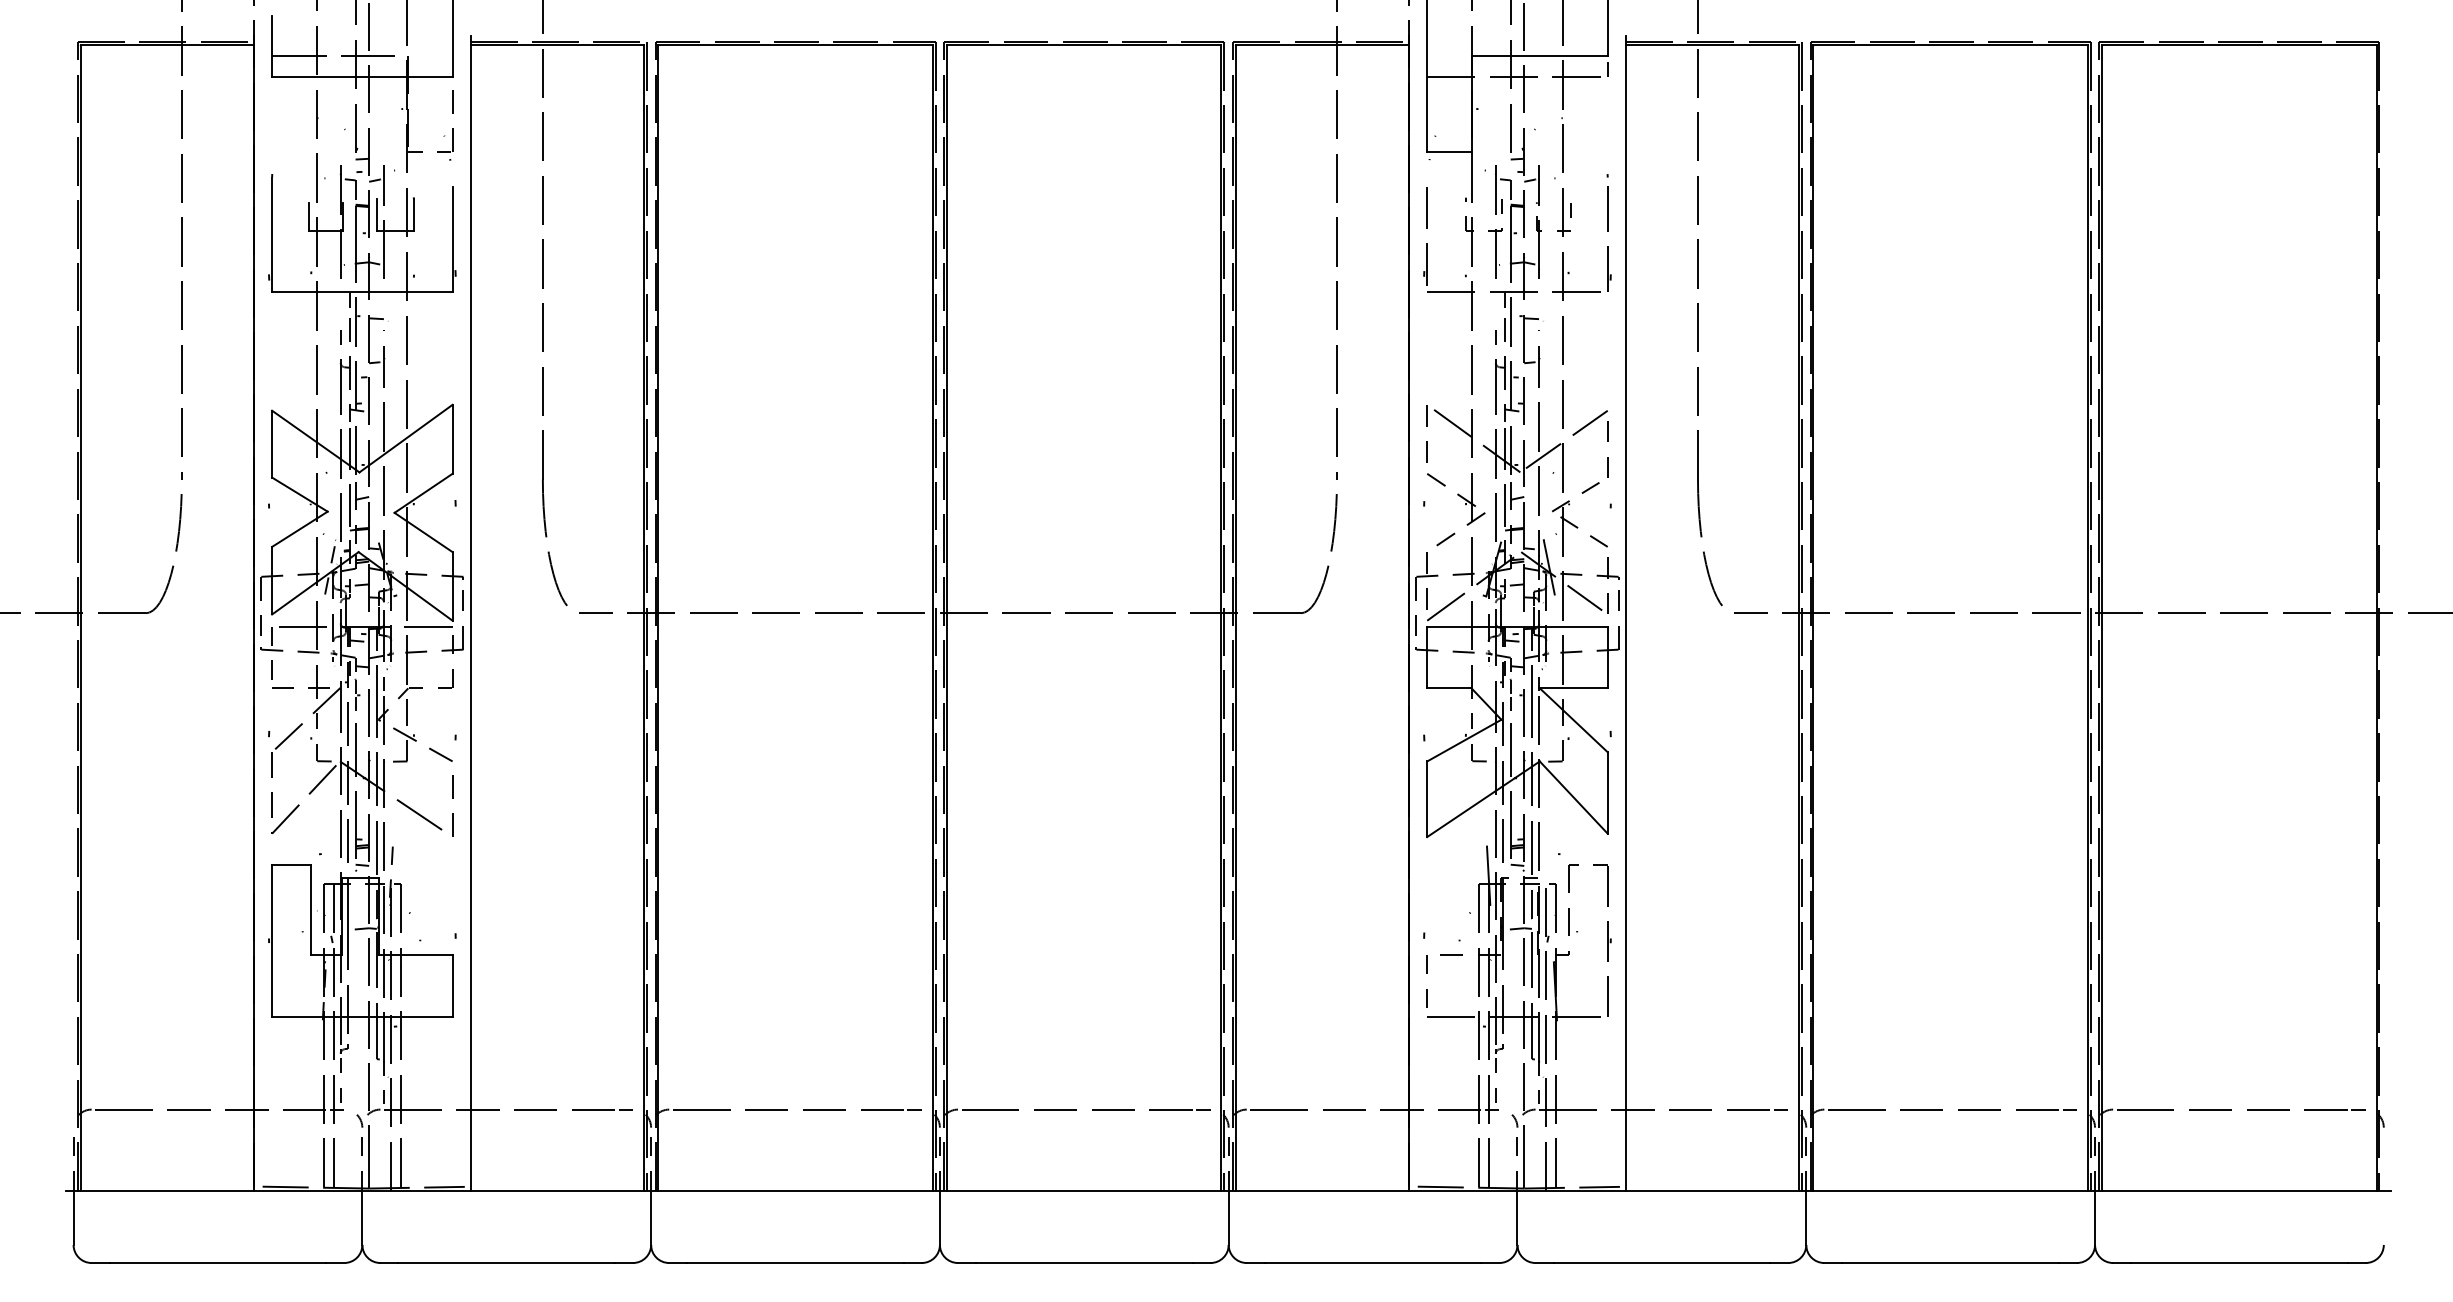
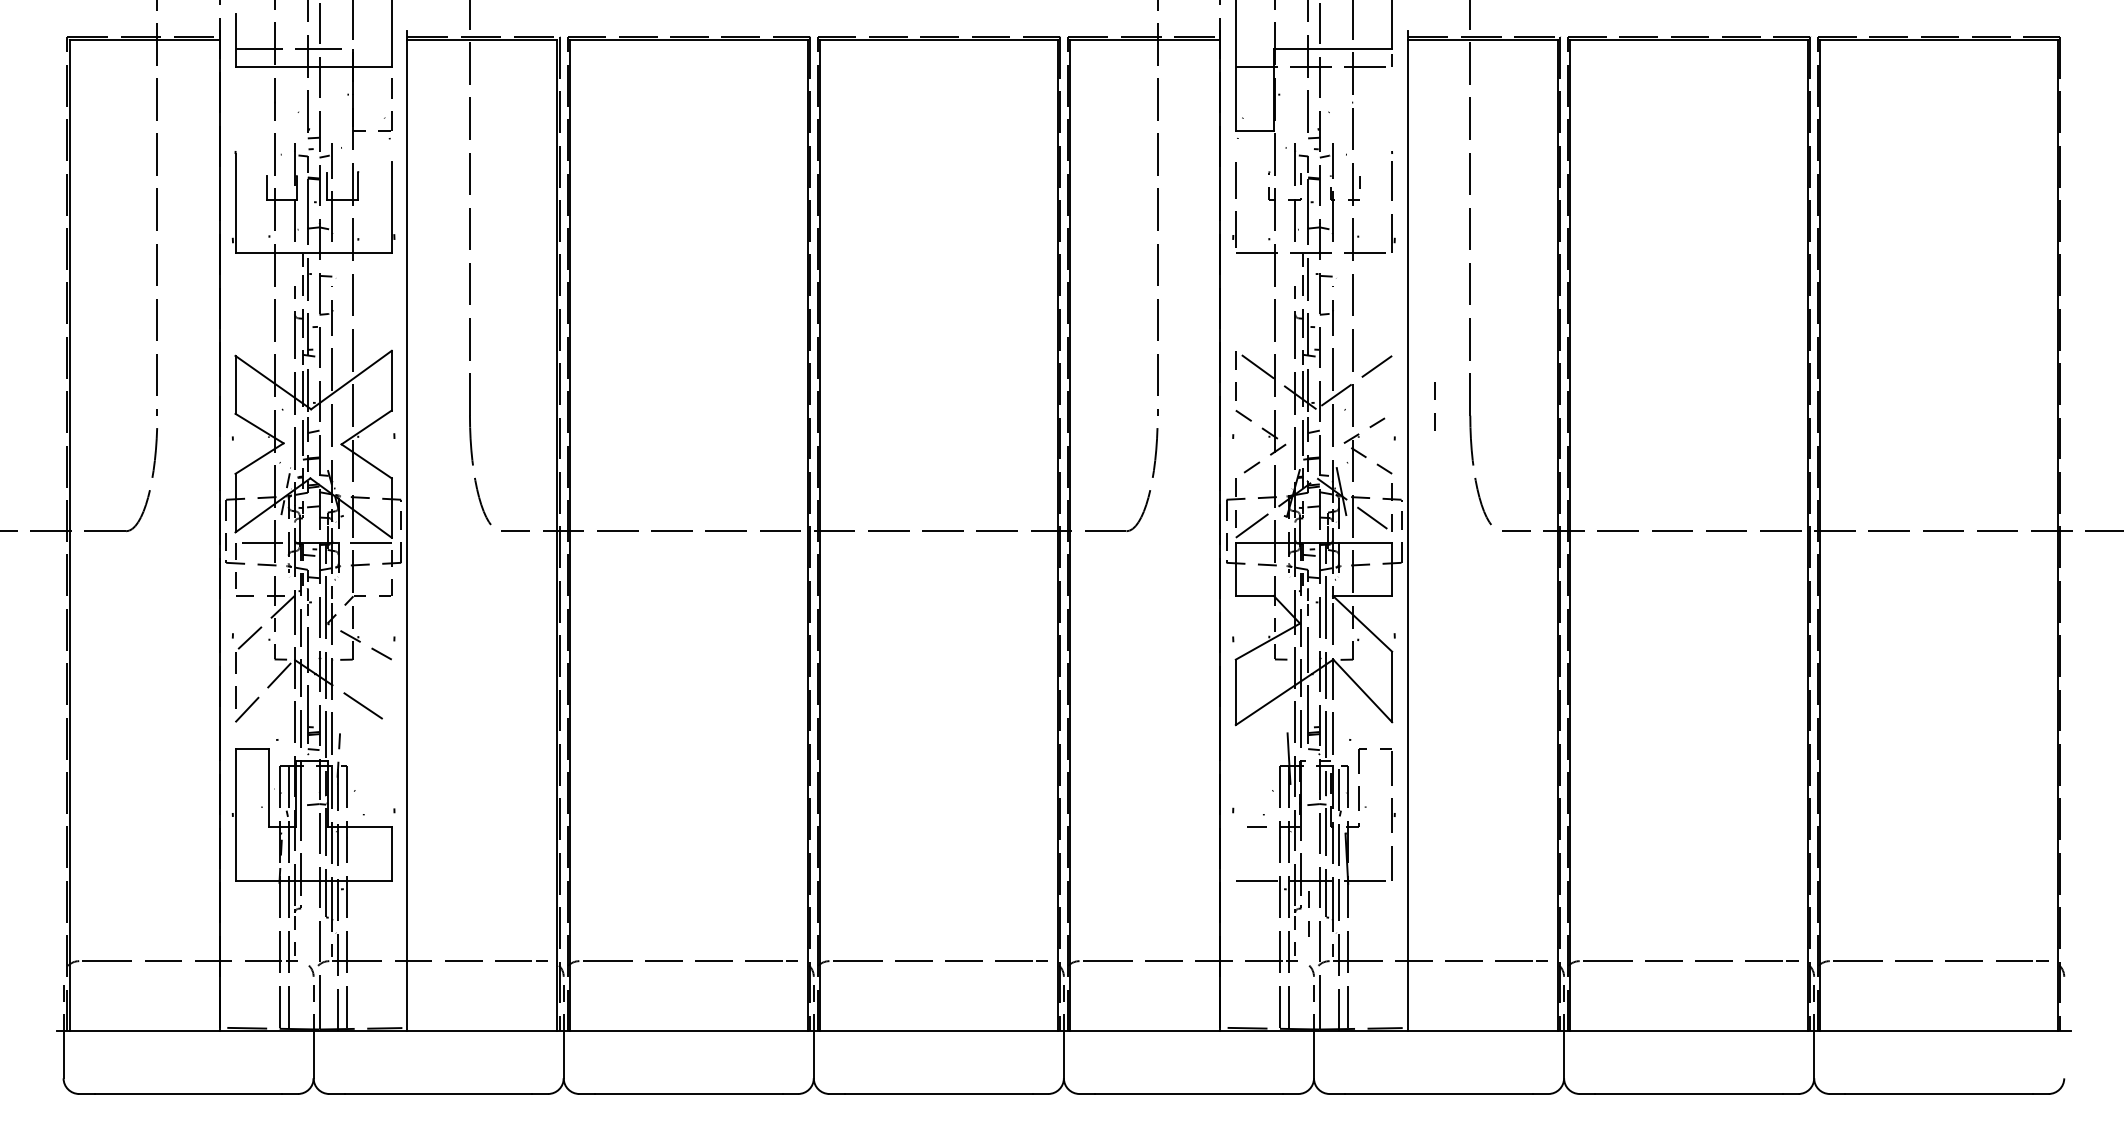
line: (1607, 441) -> (1434, 399), moved
line: (452, 798) -> (391, 691), removed
line: (1426, 973) -> (1308, 907), moved

